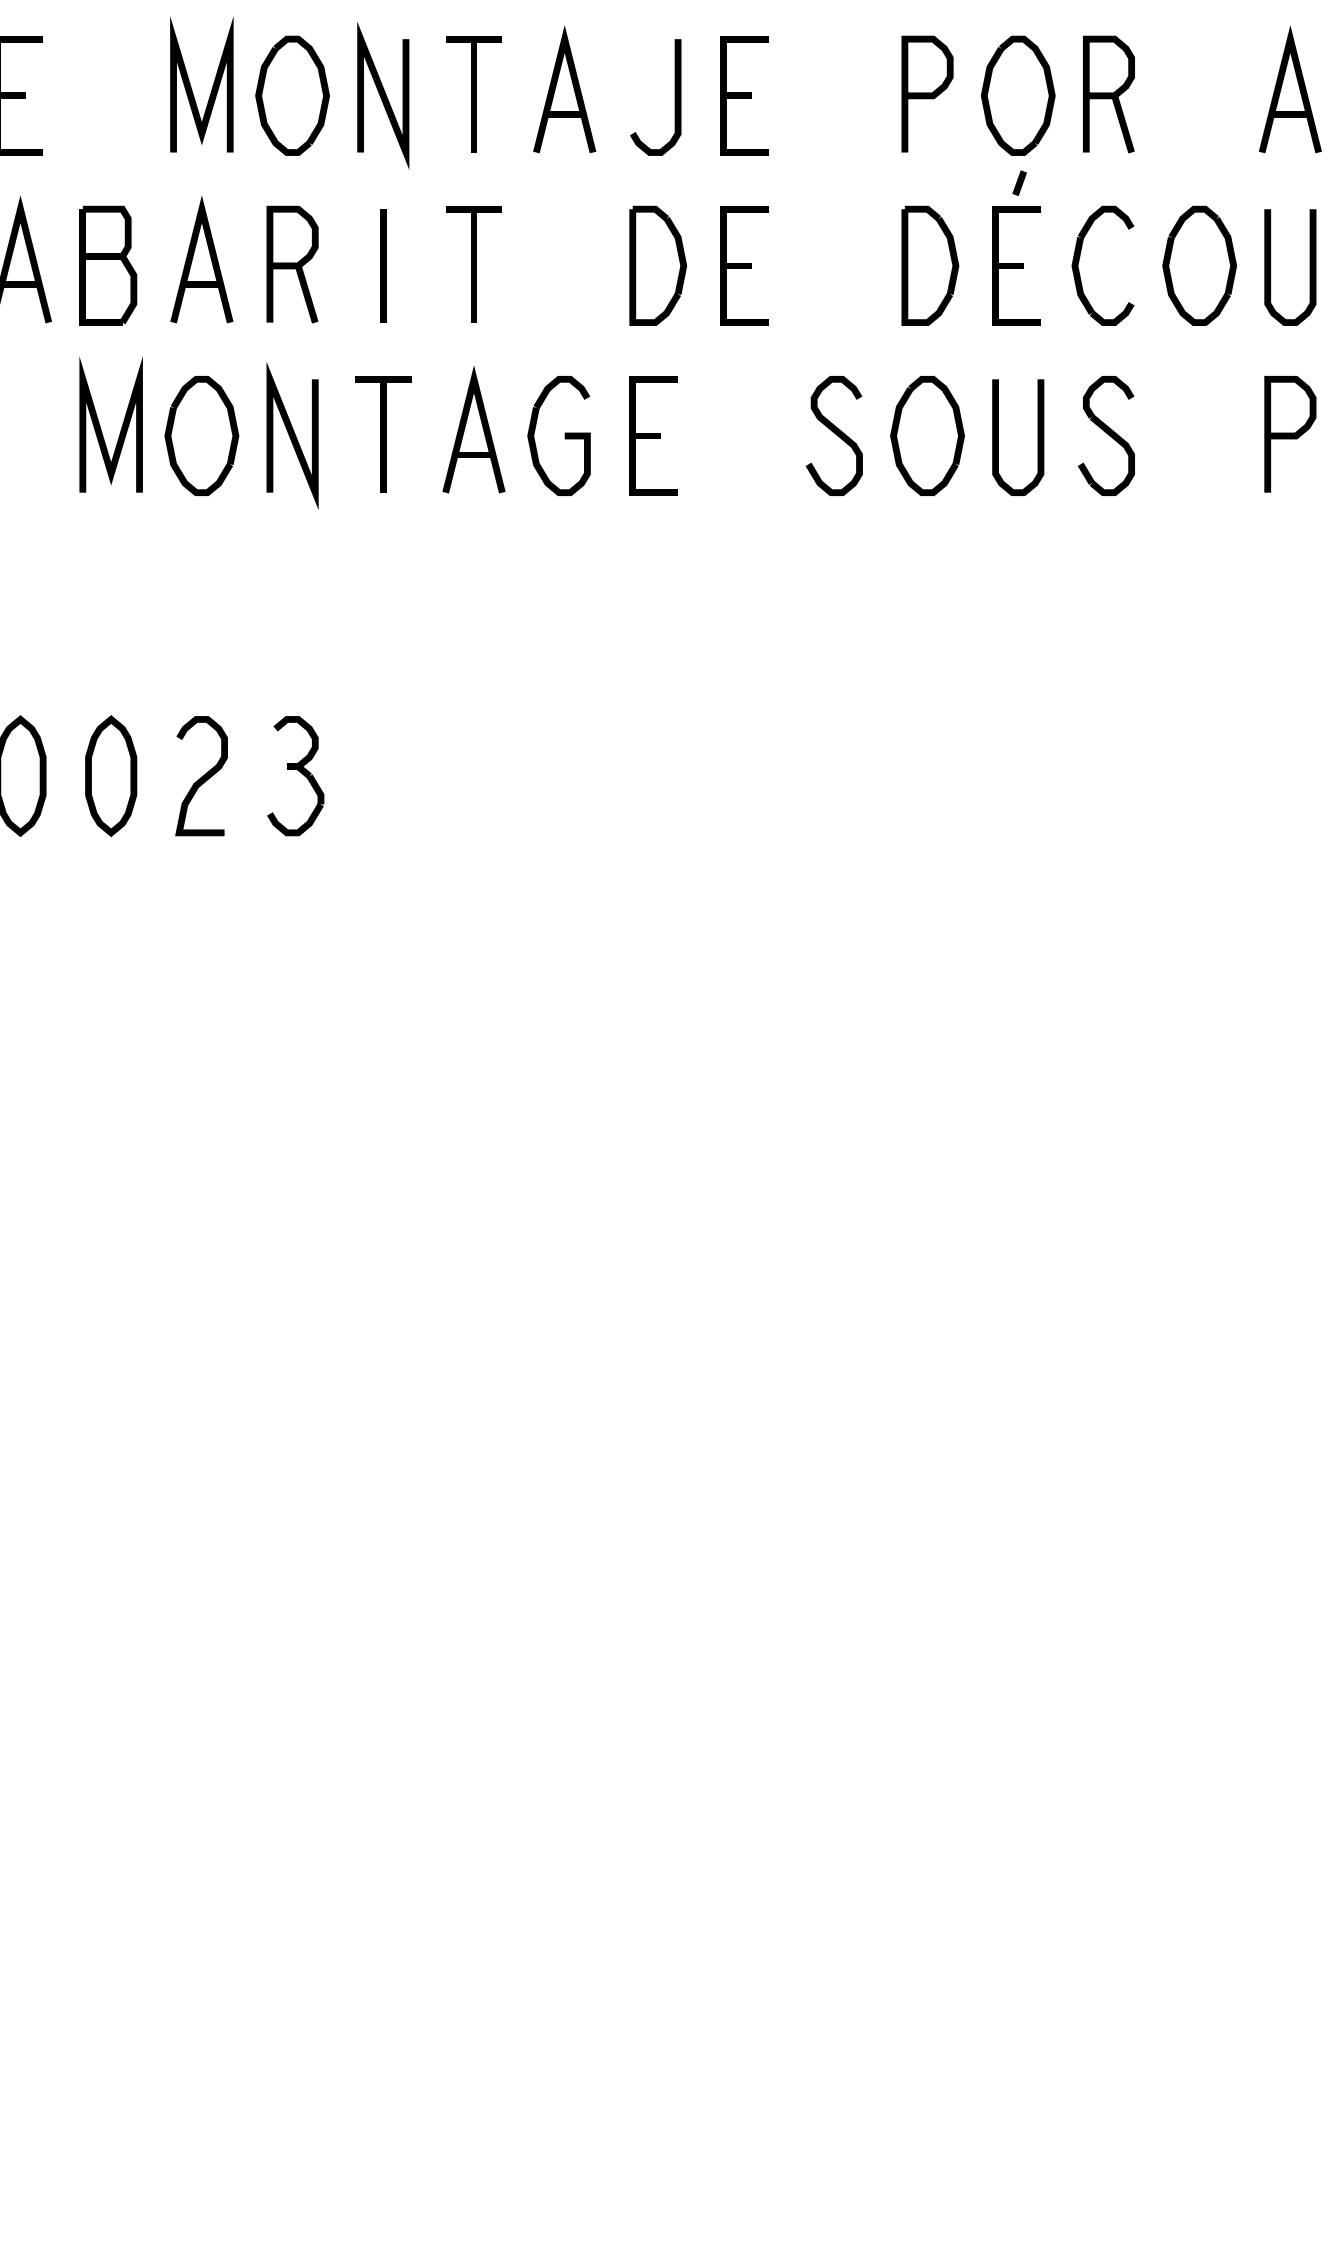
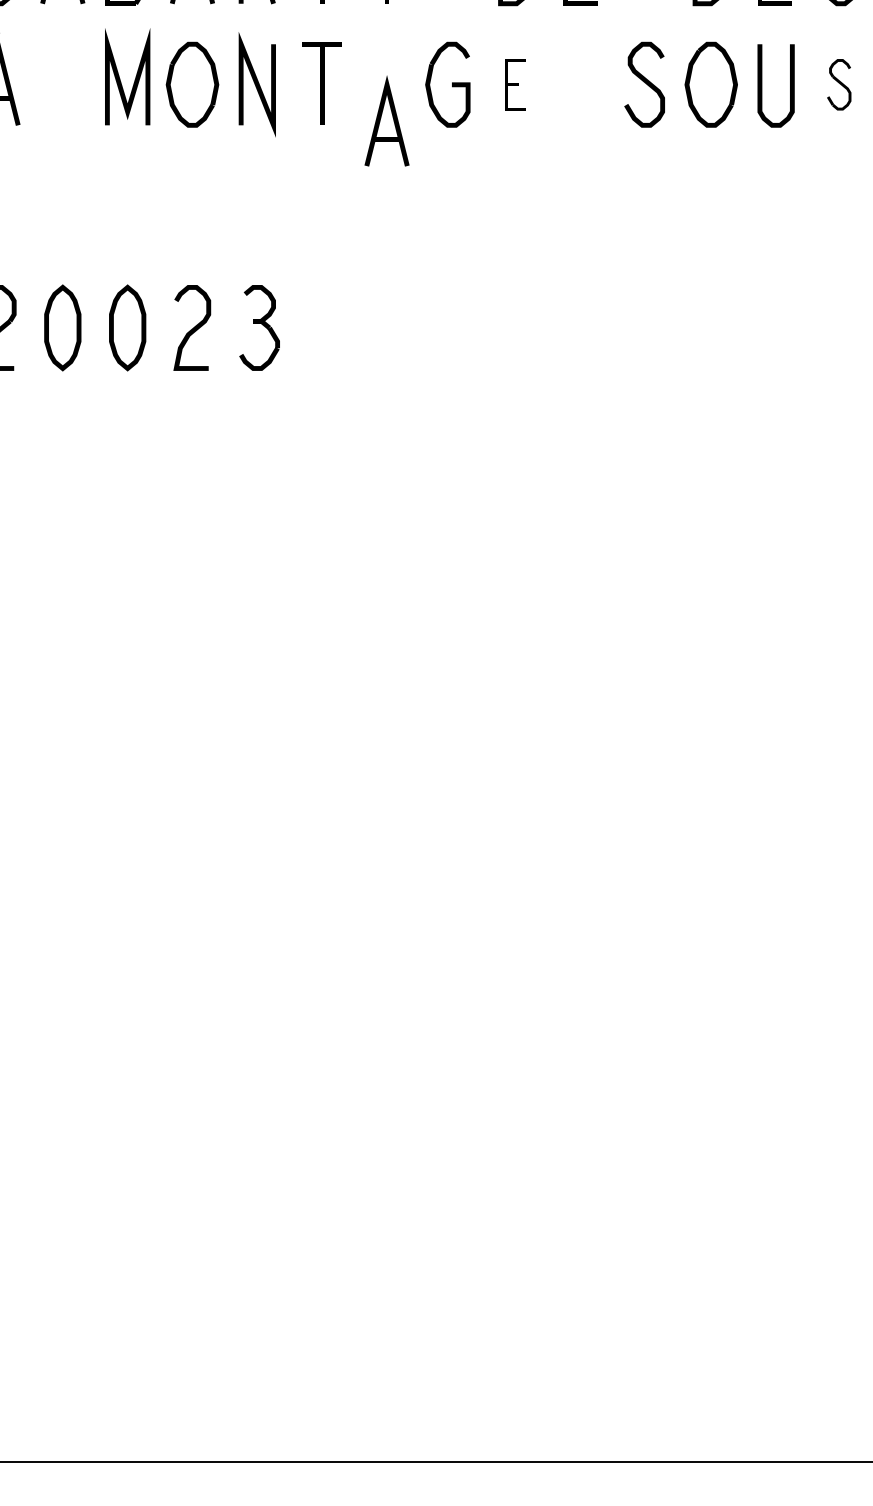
part: (473, 429) -> (386, 120), moved
part: (653, 435) -> (515, 84), size x0.6
part: (1106, 435) -> (839, 84), size x0.6

